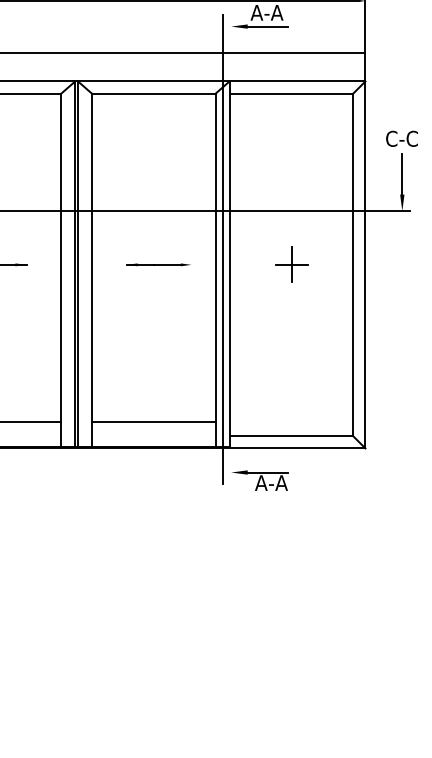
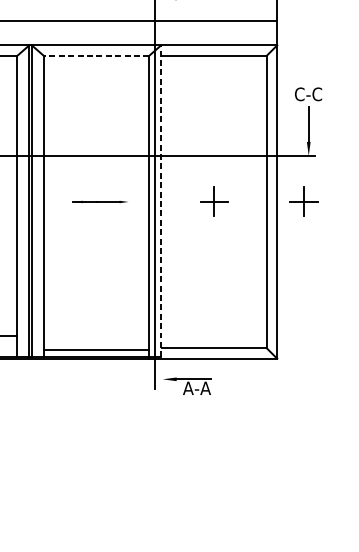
line: (153, 93) -> (96, 55), solid -> dashed
line: (229, 264) -> (161, 201), solid -> dashed
part: (396, 264) -> (303, 201), added
line: (153, 421) -> (96, 349), moved

